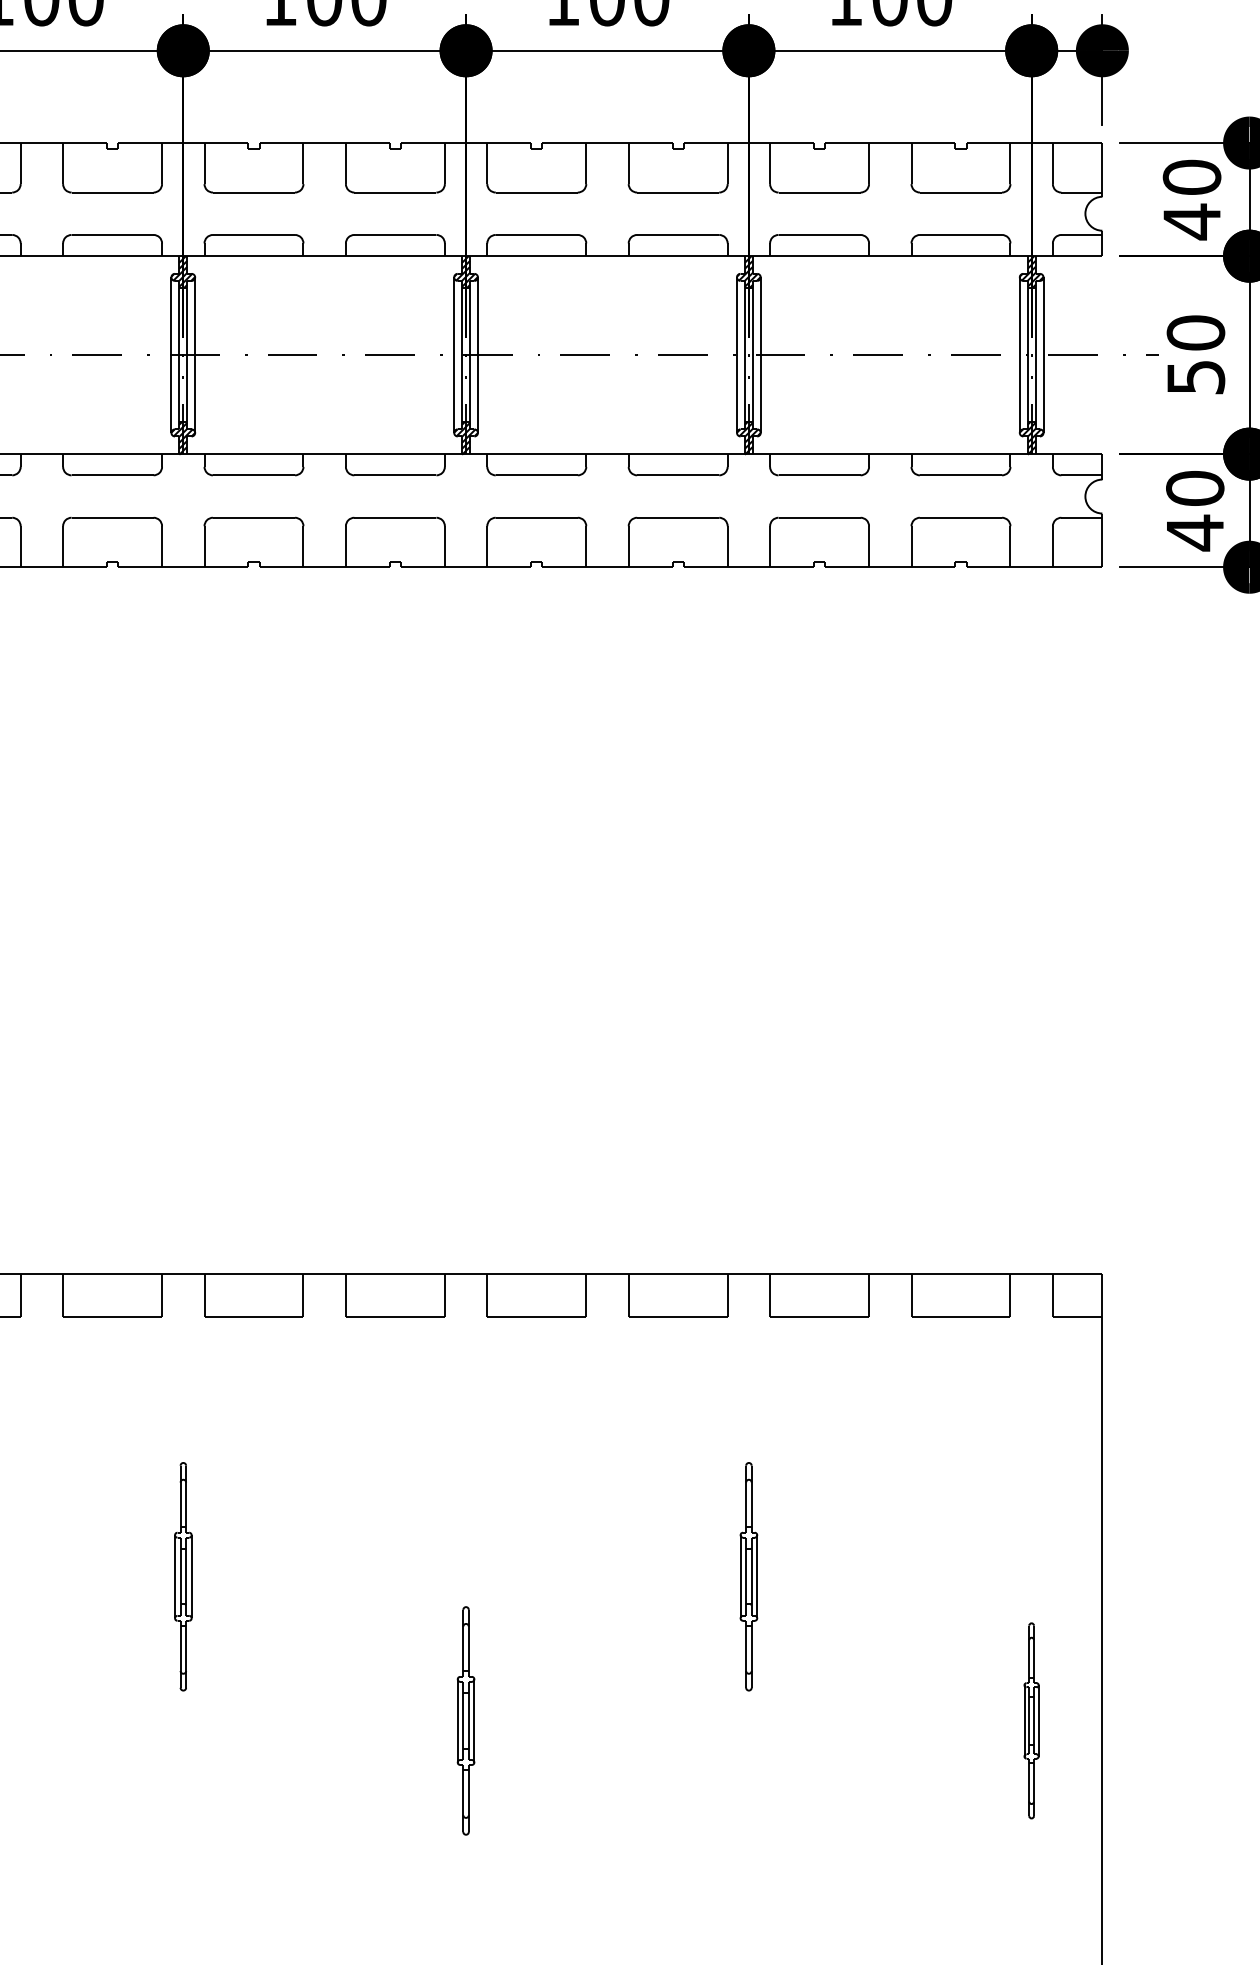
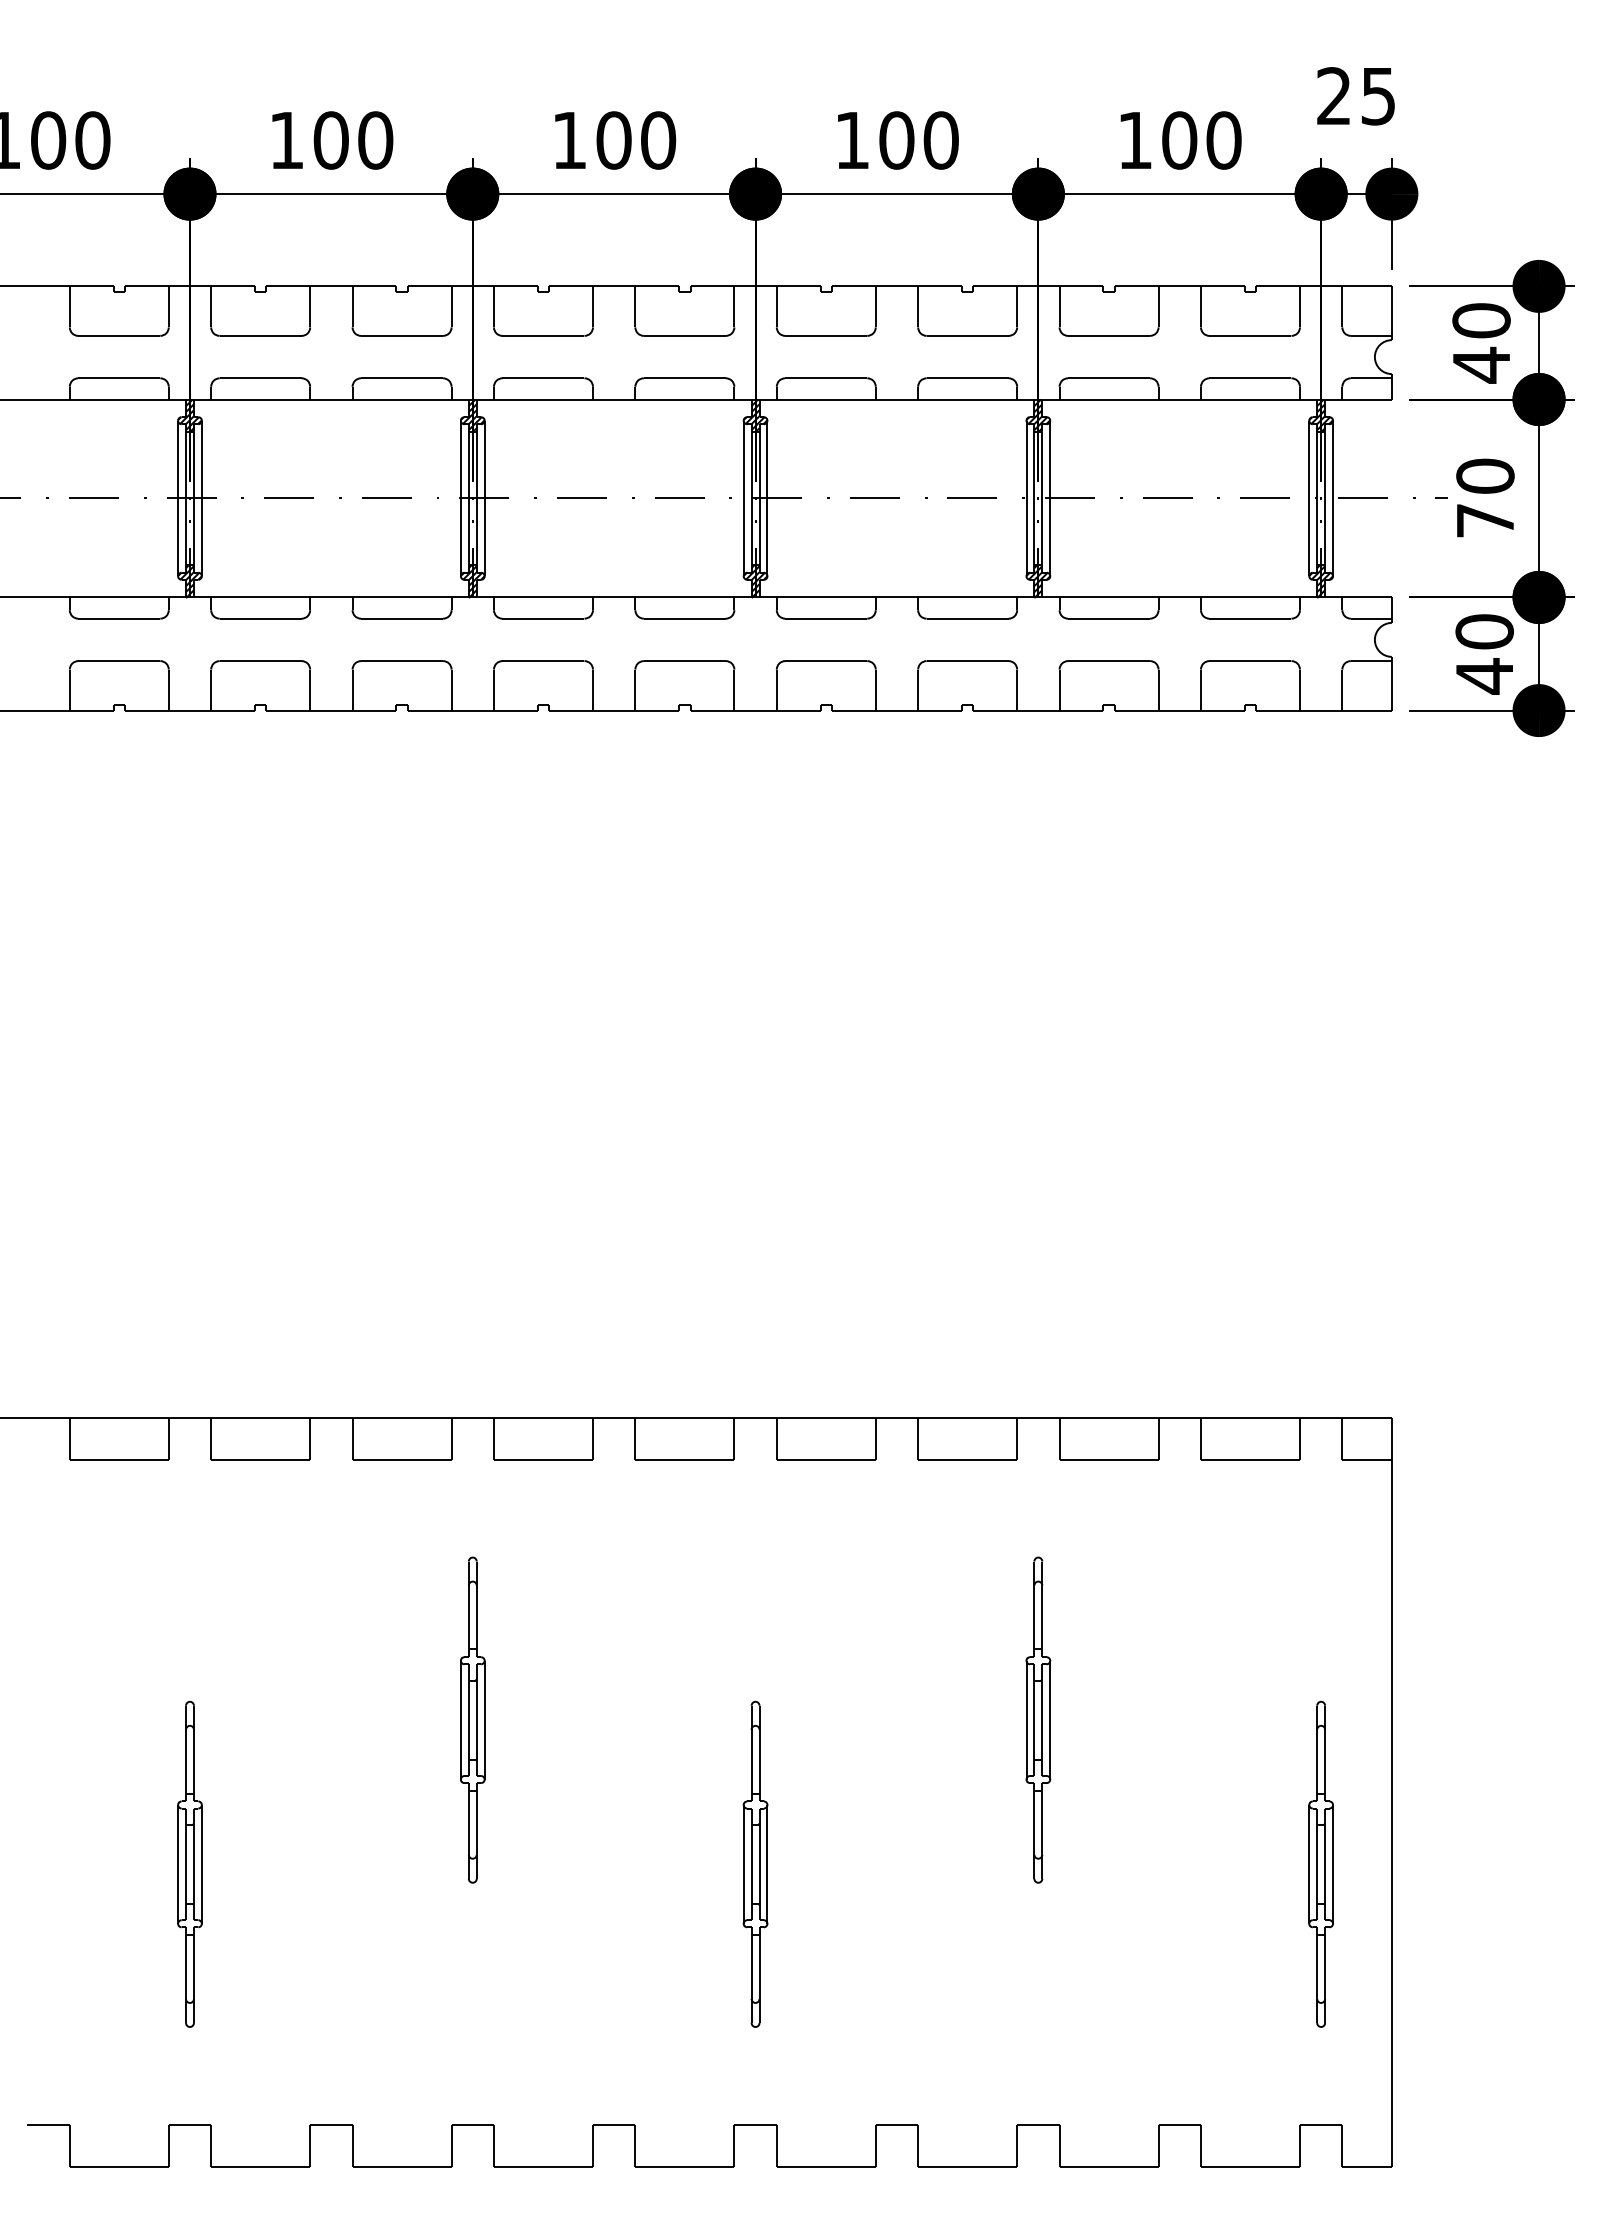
text: (1196, 377) -> (1485, 520), 50 -> 70
part: (183, 1576) -> (472, 1719), size x1.43
part: (749, 1576) -> (1038, 1719), size x1.43
part: (466, 1720) -> (755, 1863), size x1.43
part: (1031, 1720) -> (1320, 1863), size x1.67

